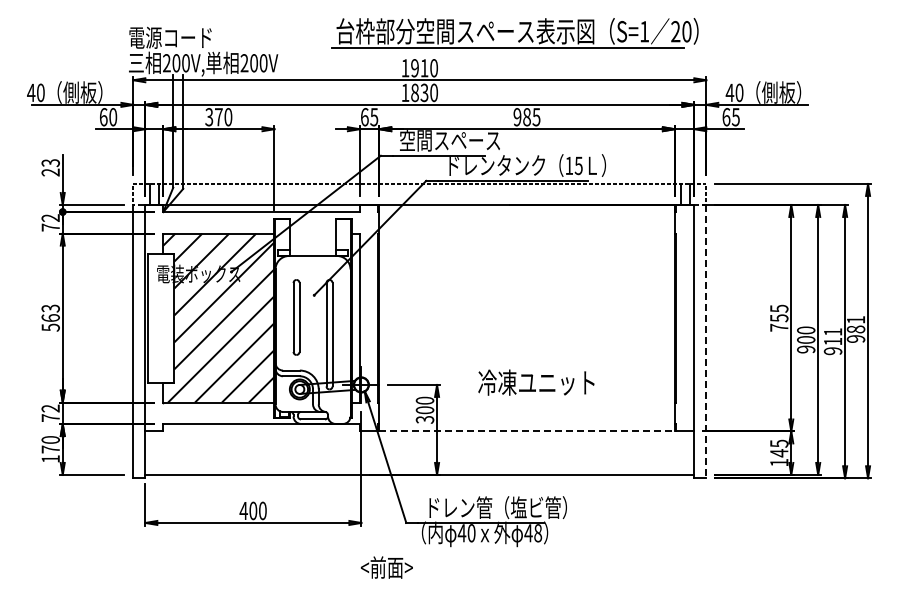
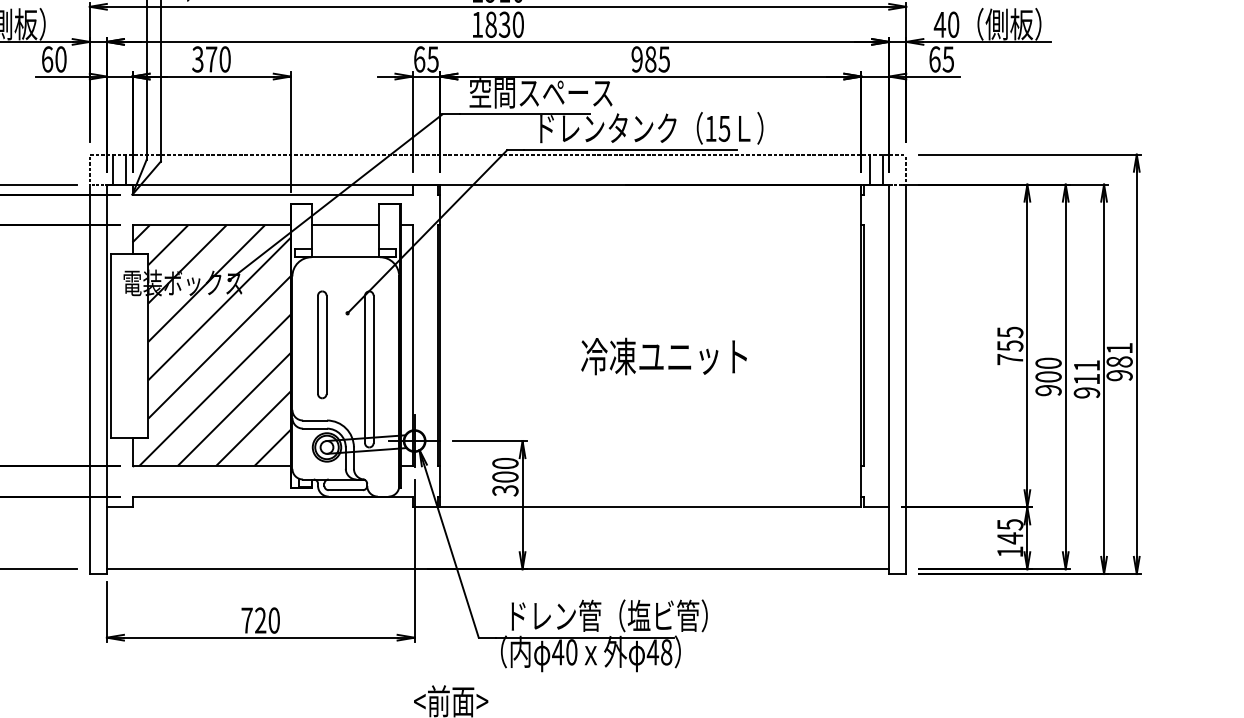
line: (312, 233) -> (345, 225), added
line: (706, 341) -> (906, 379), dashed -> solid
text: (536, 382) -> (664, 356), moved
line: (527, 431) -> (651, 507), dashed -> solid
text: (248, 510) -> (253, 619), 400 -> 720

